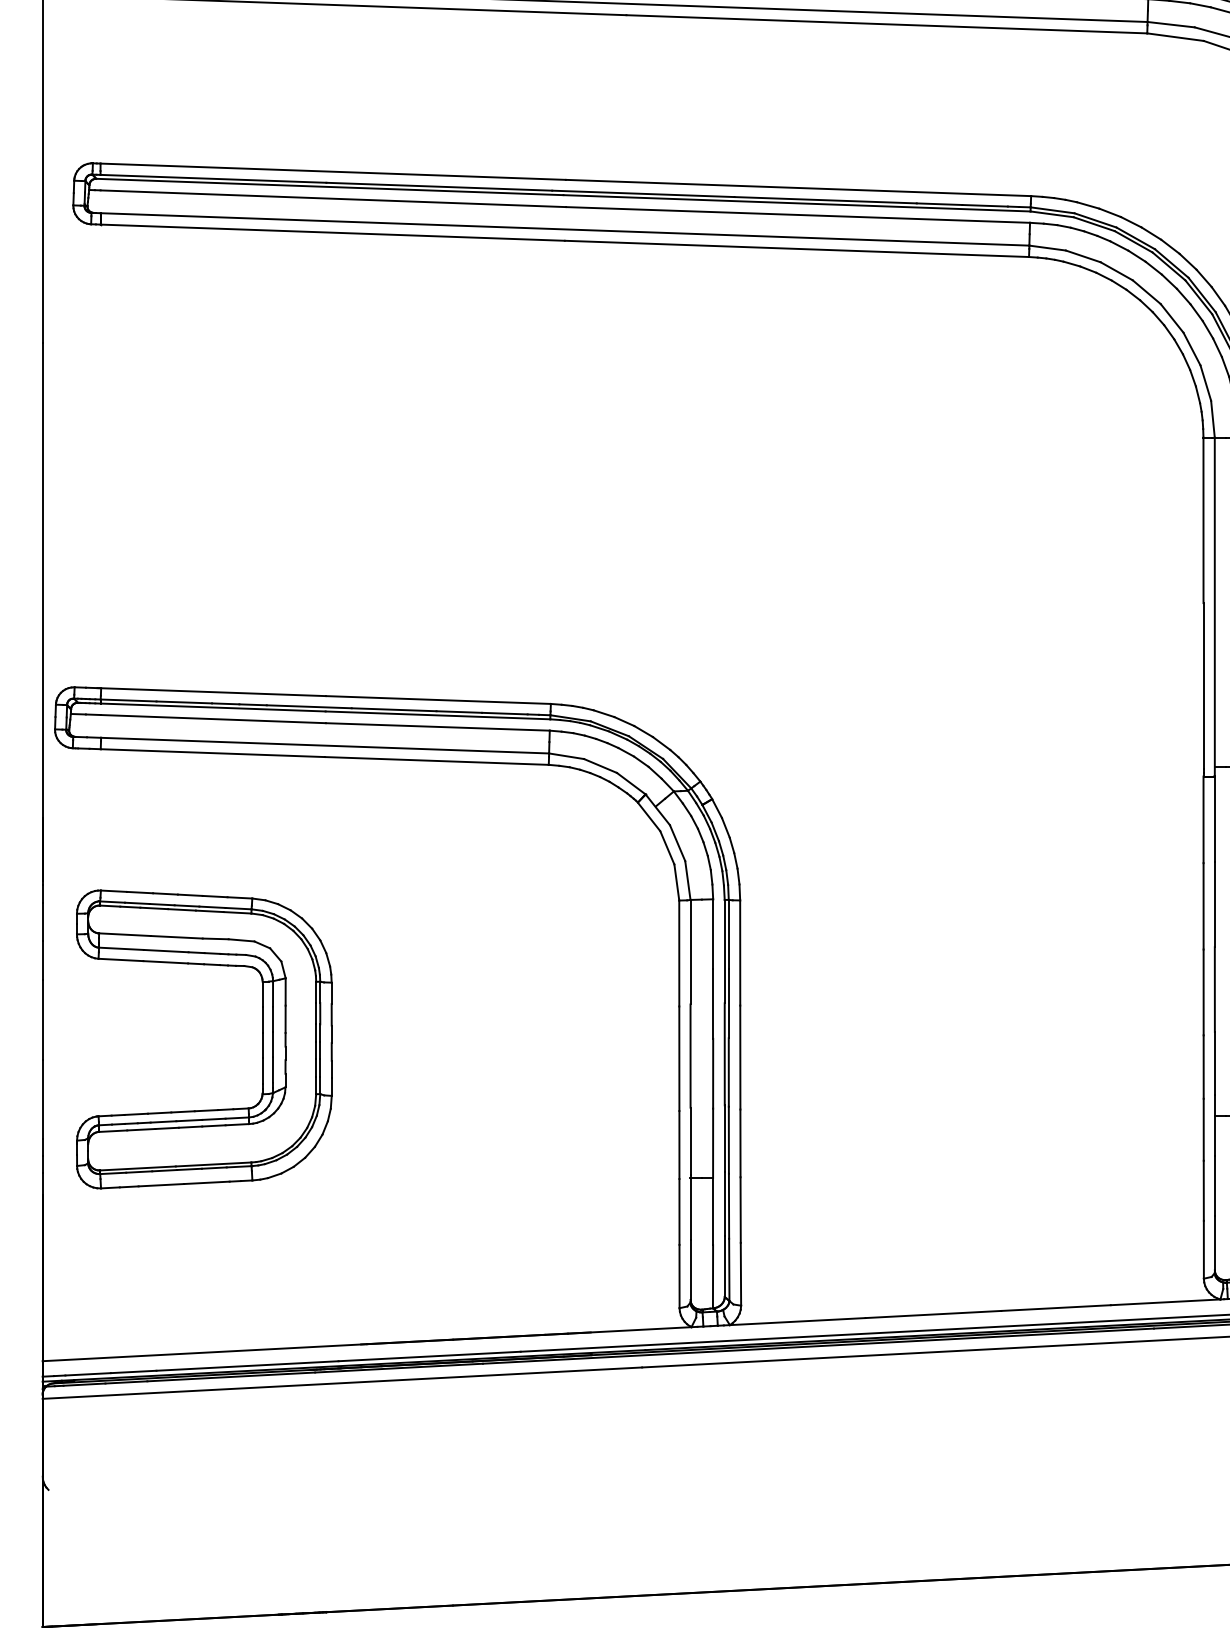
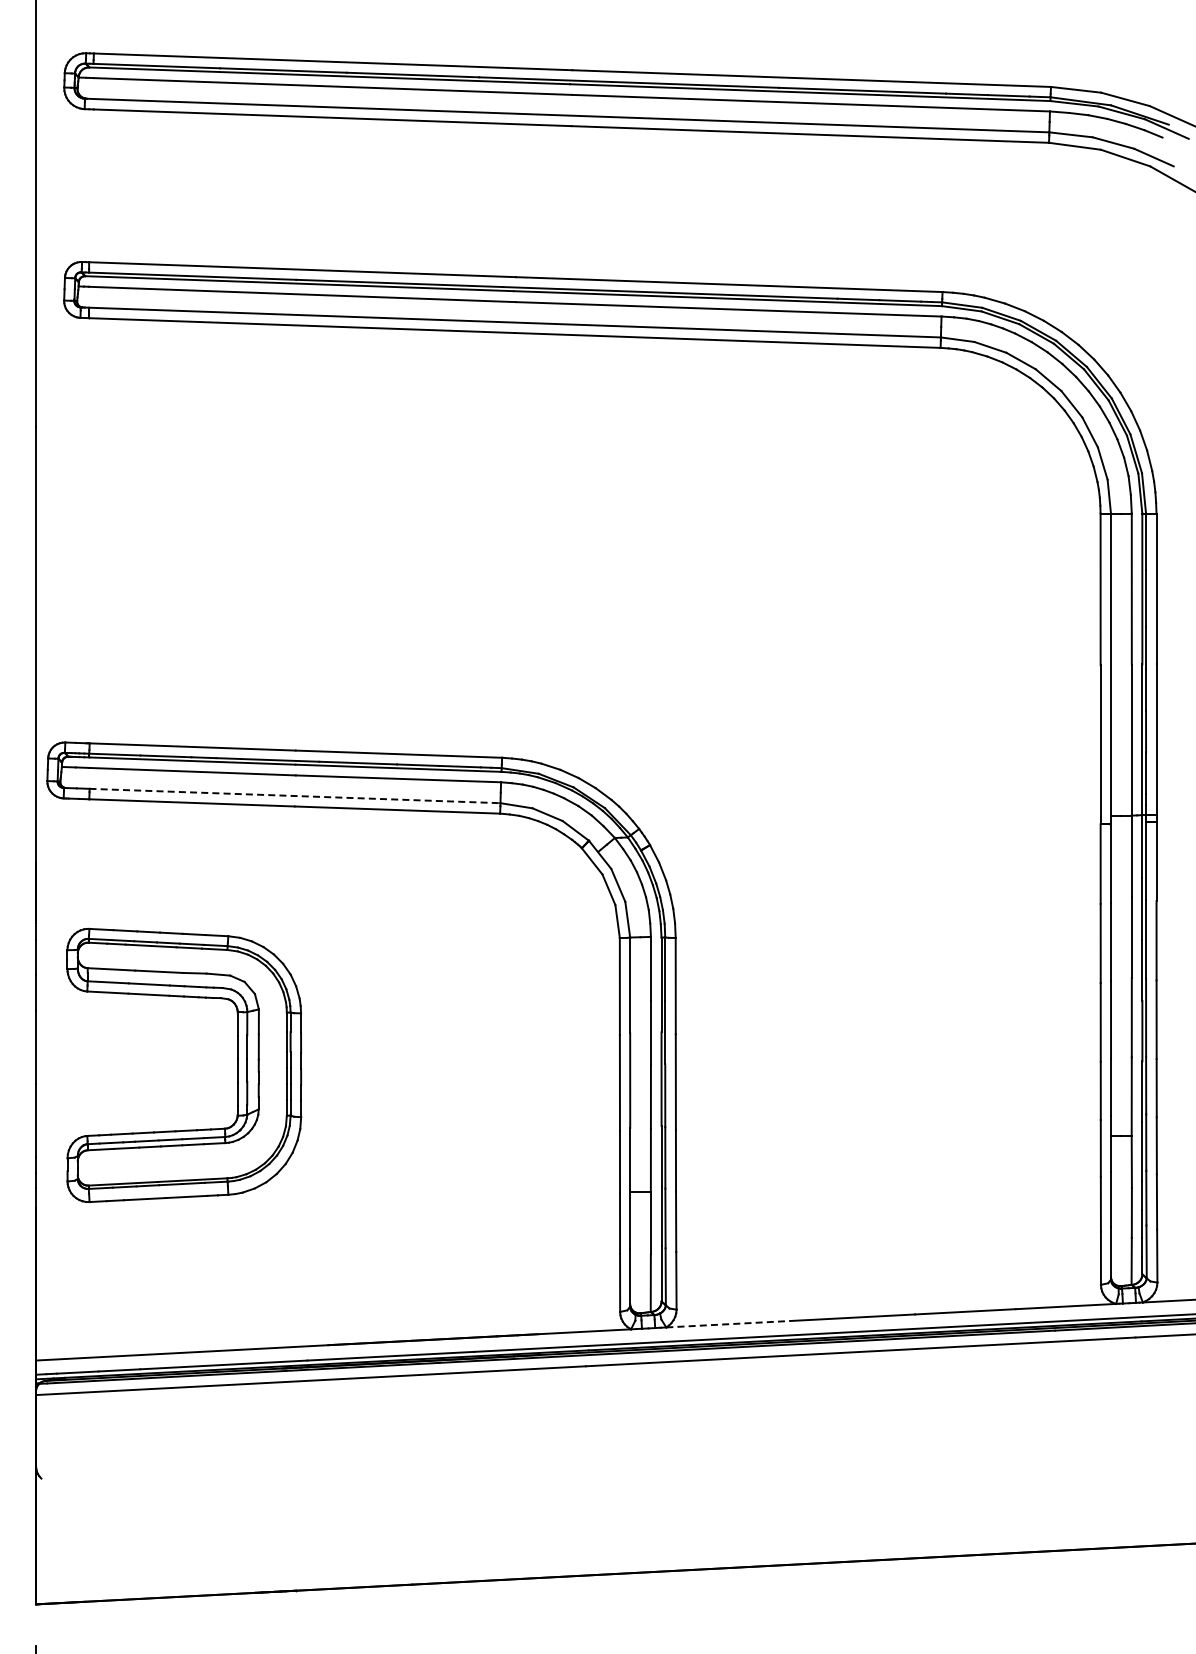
line: (324, 746) -> (294, 796), solid -> dashed
line: (798, 1321) -> (729, 1324), solid -> dashed

